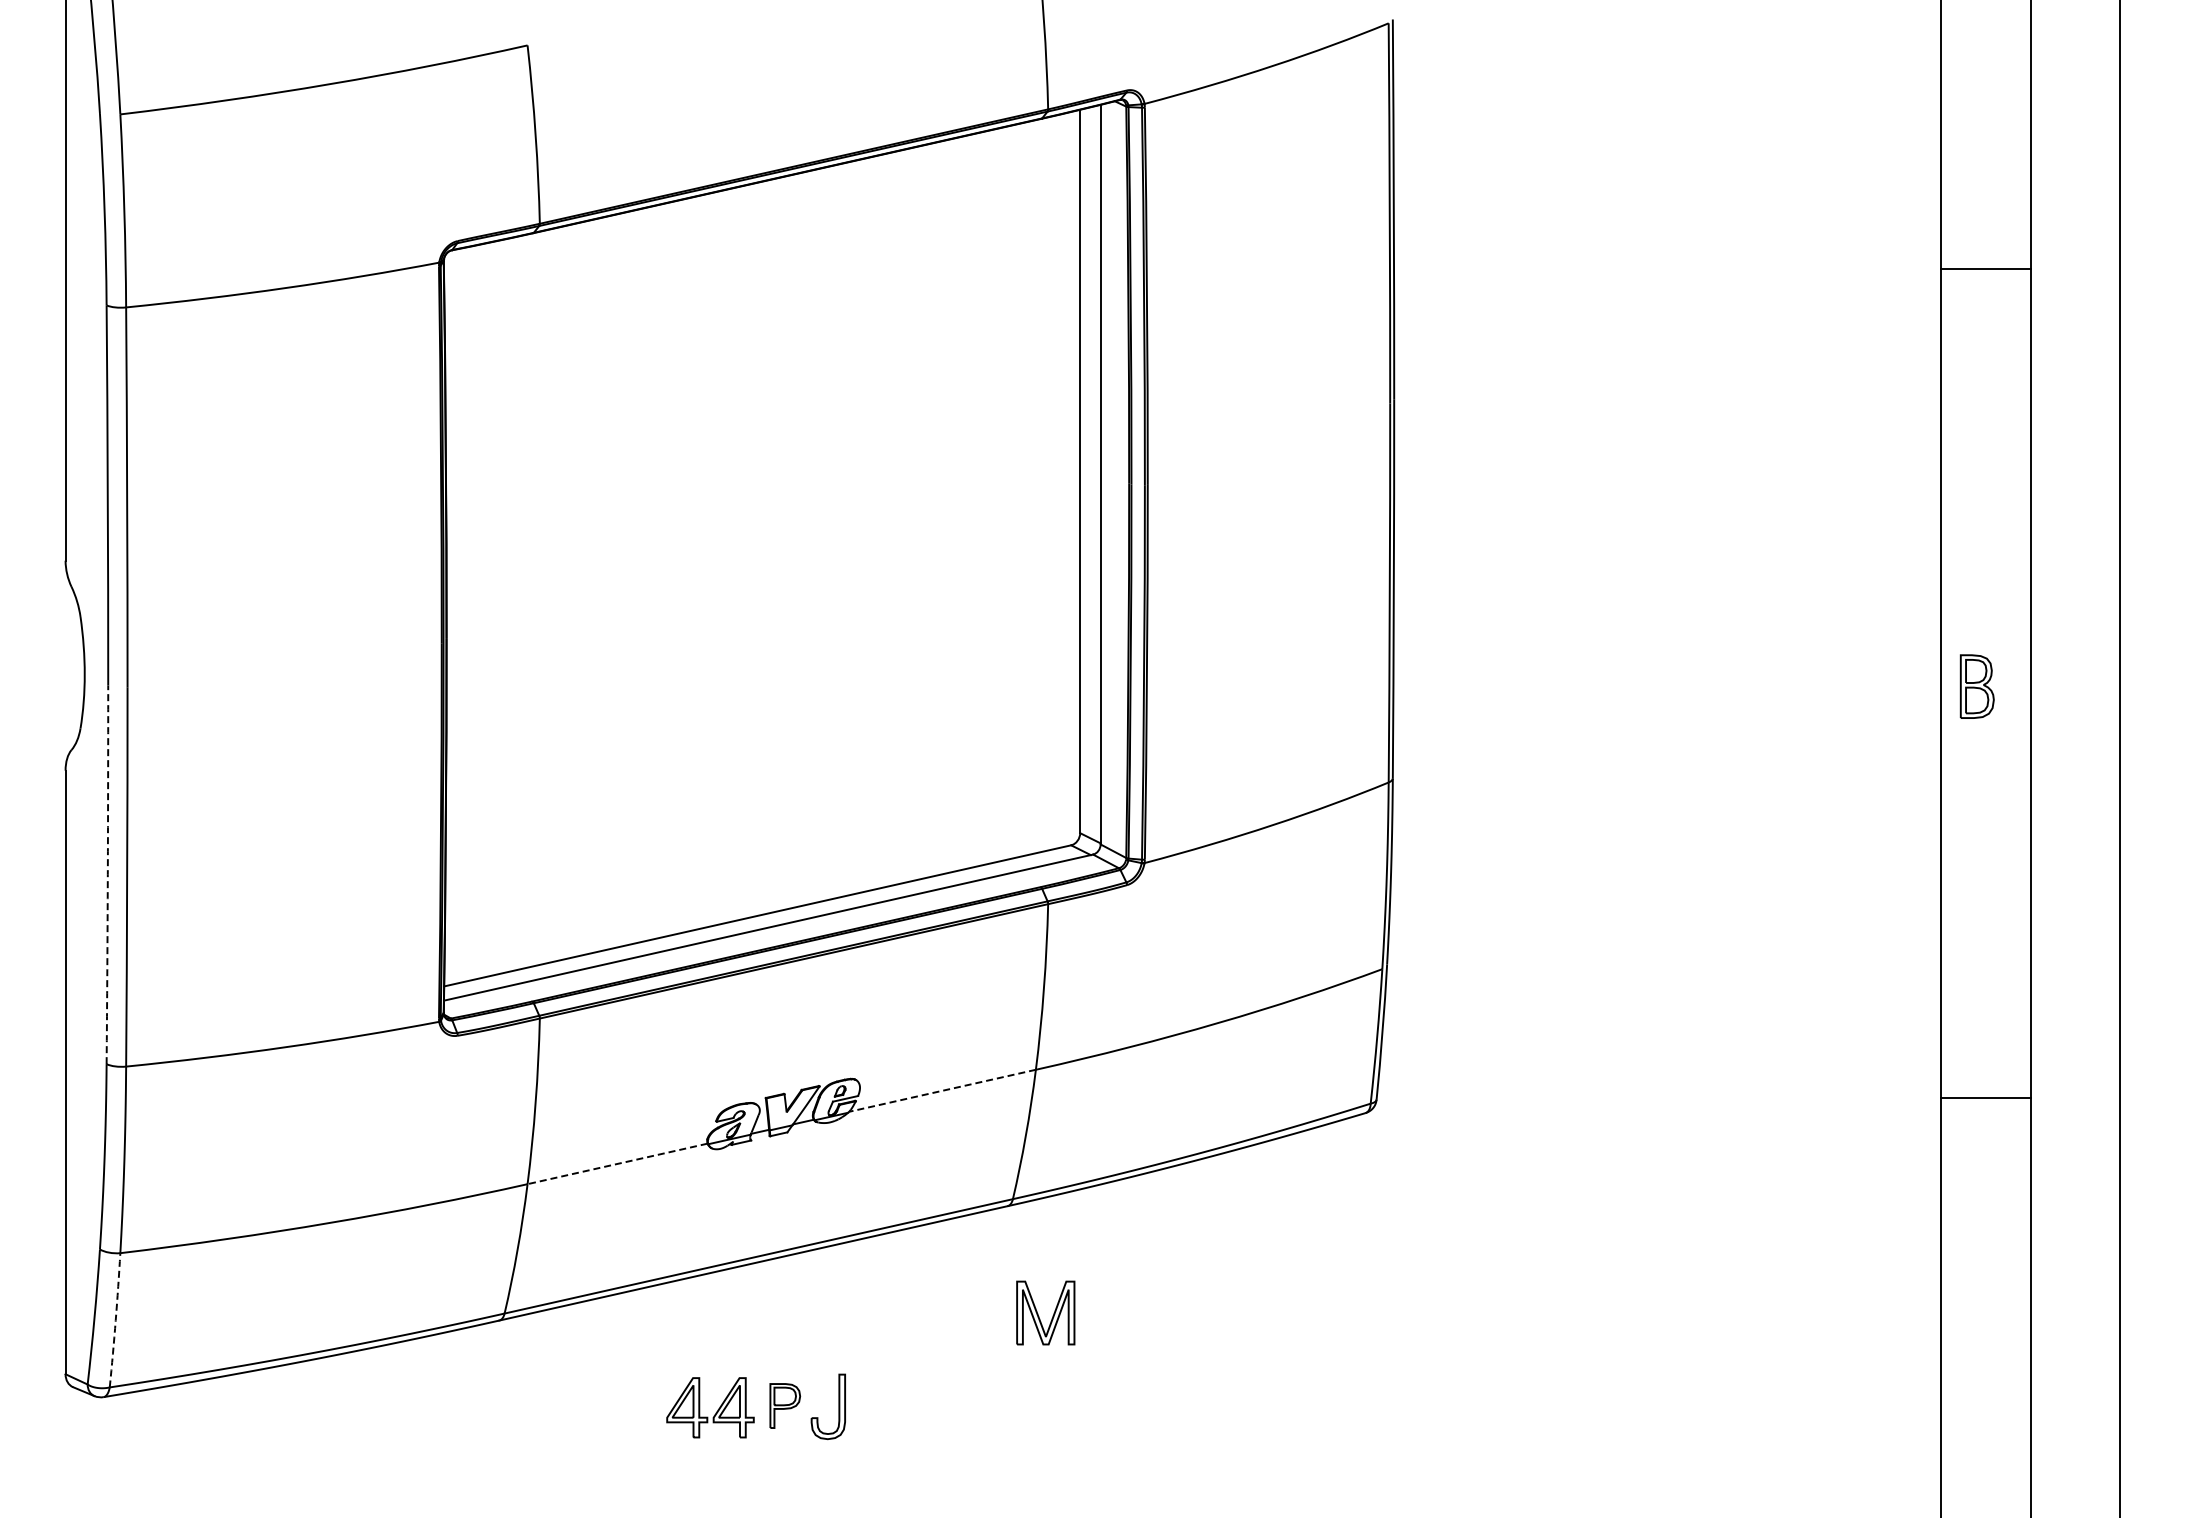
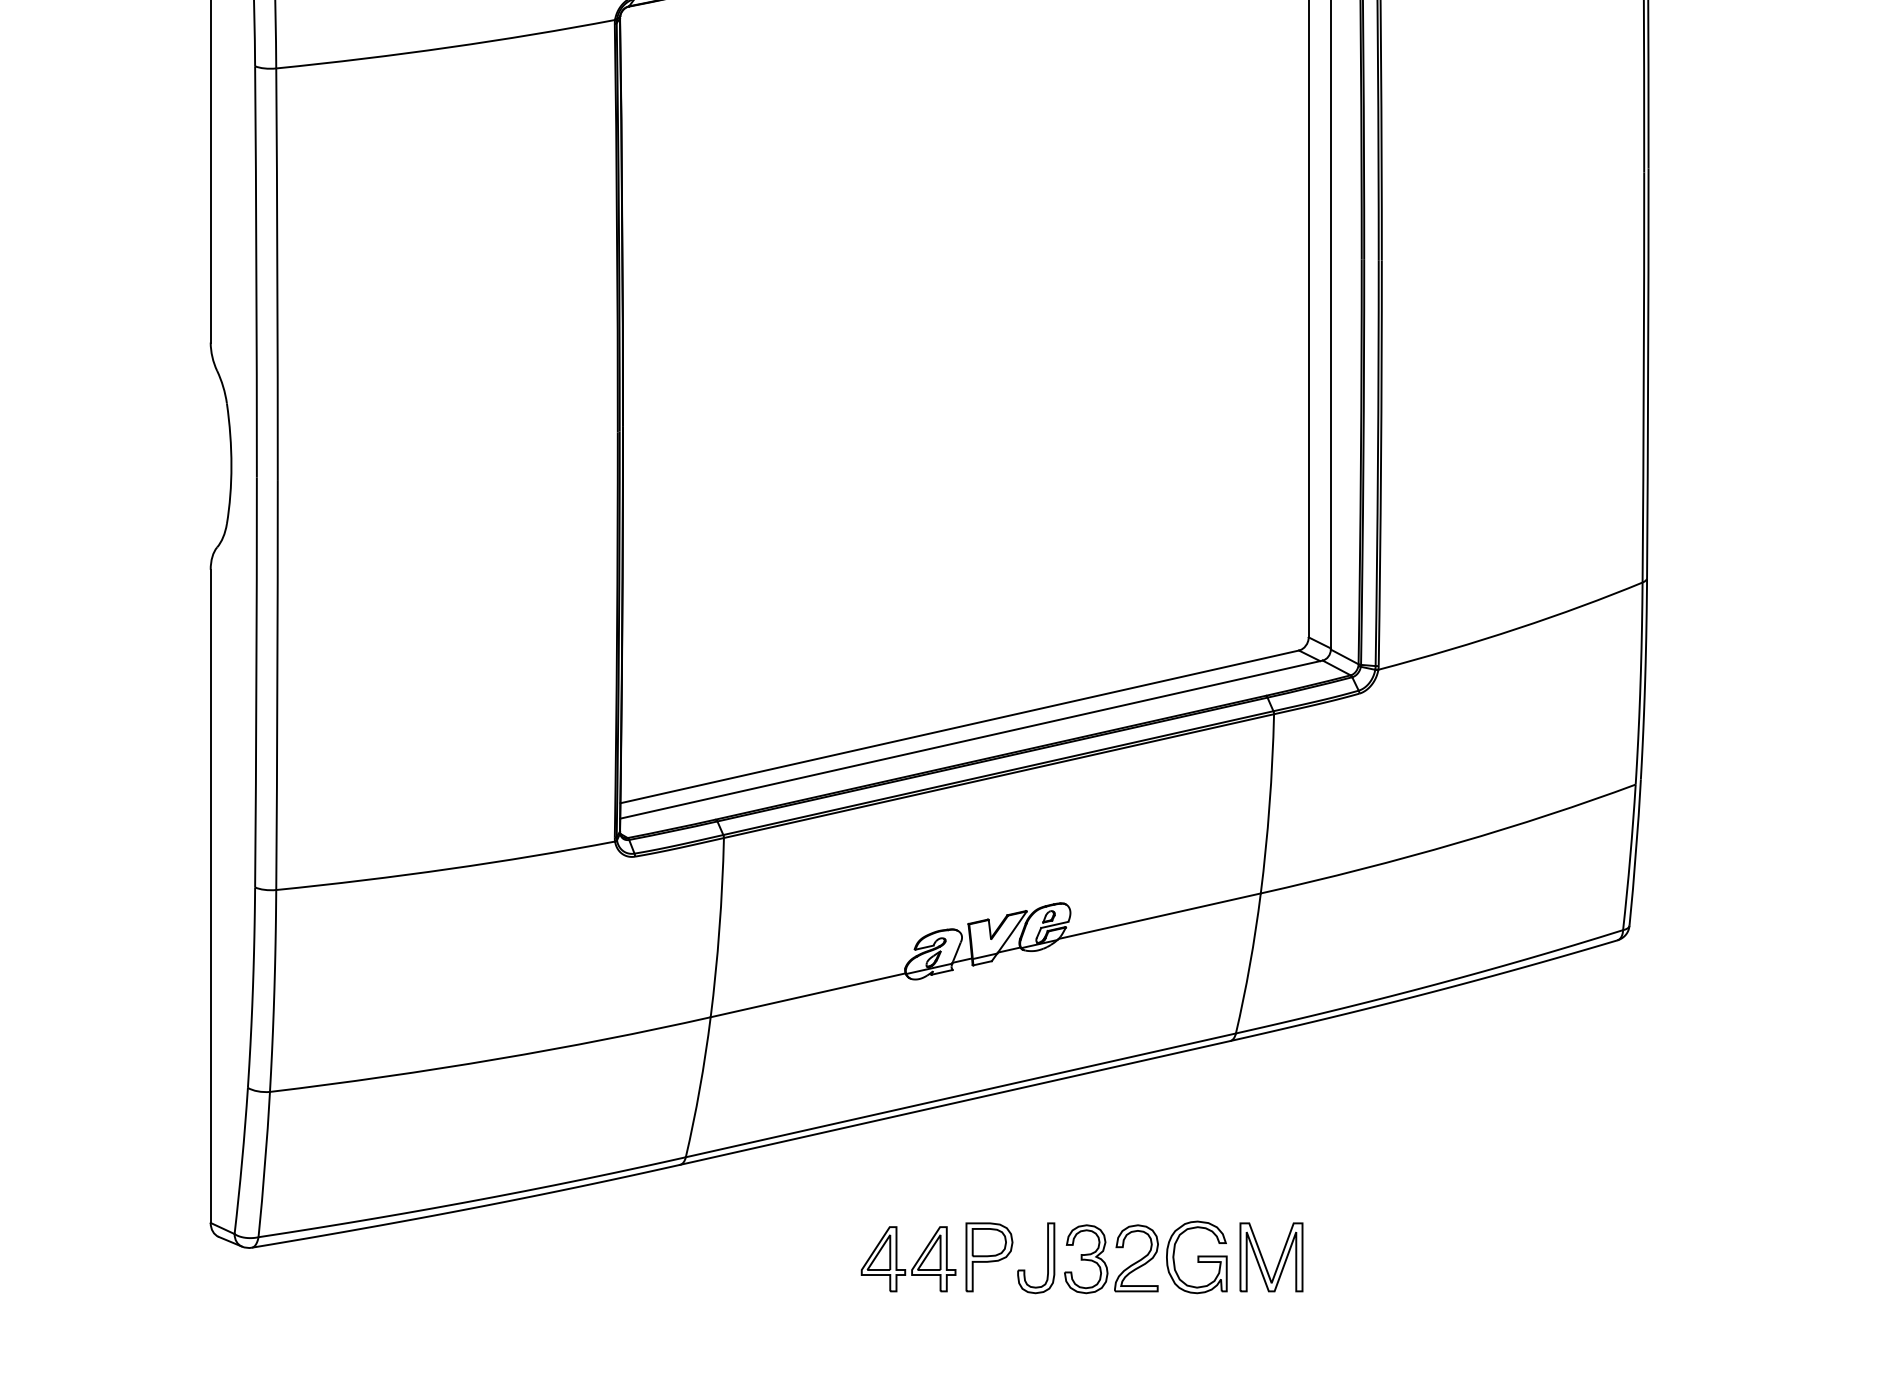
arc: (107, 874) -> (256, 682), dashed -> solid
line: (942, 1090) -> (1159, 915), dashed -> solid
line: (617, 1164) -> (807, 995), dashed -> solid
part: (1038, 1313) -> (1263, 1257), moved
arc: (115, 1320) -> (264, 1164), dashed -> solid
part: (785, 1405) -> (989, 1256), size x1.43
part: (929, 1406) -> (1145, 1257), added

